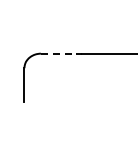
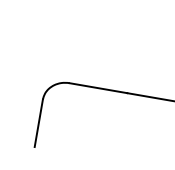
line: (61, 53) -> (98, 87), dashed -> solid

